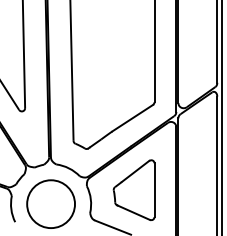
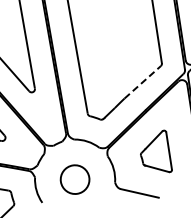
line: (133, 117) -> (143, 81), solid -> dashed
part: (133, 189) -> (154, 152), size x0.7
circle: (51, 204) -> (75, 179), size x0.6

